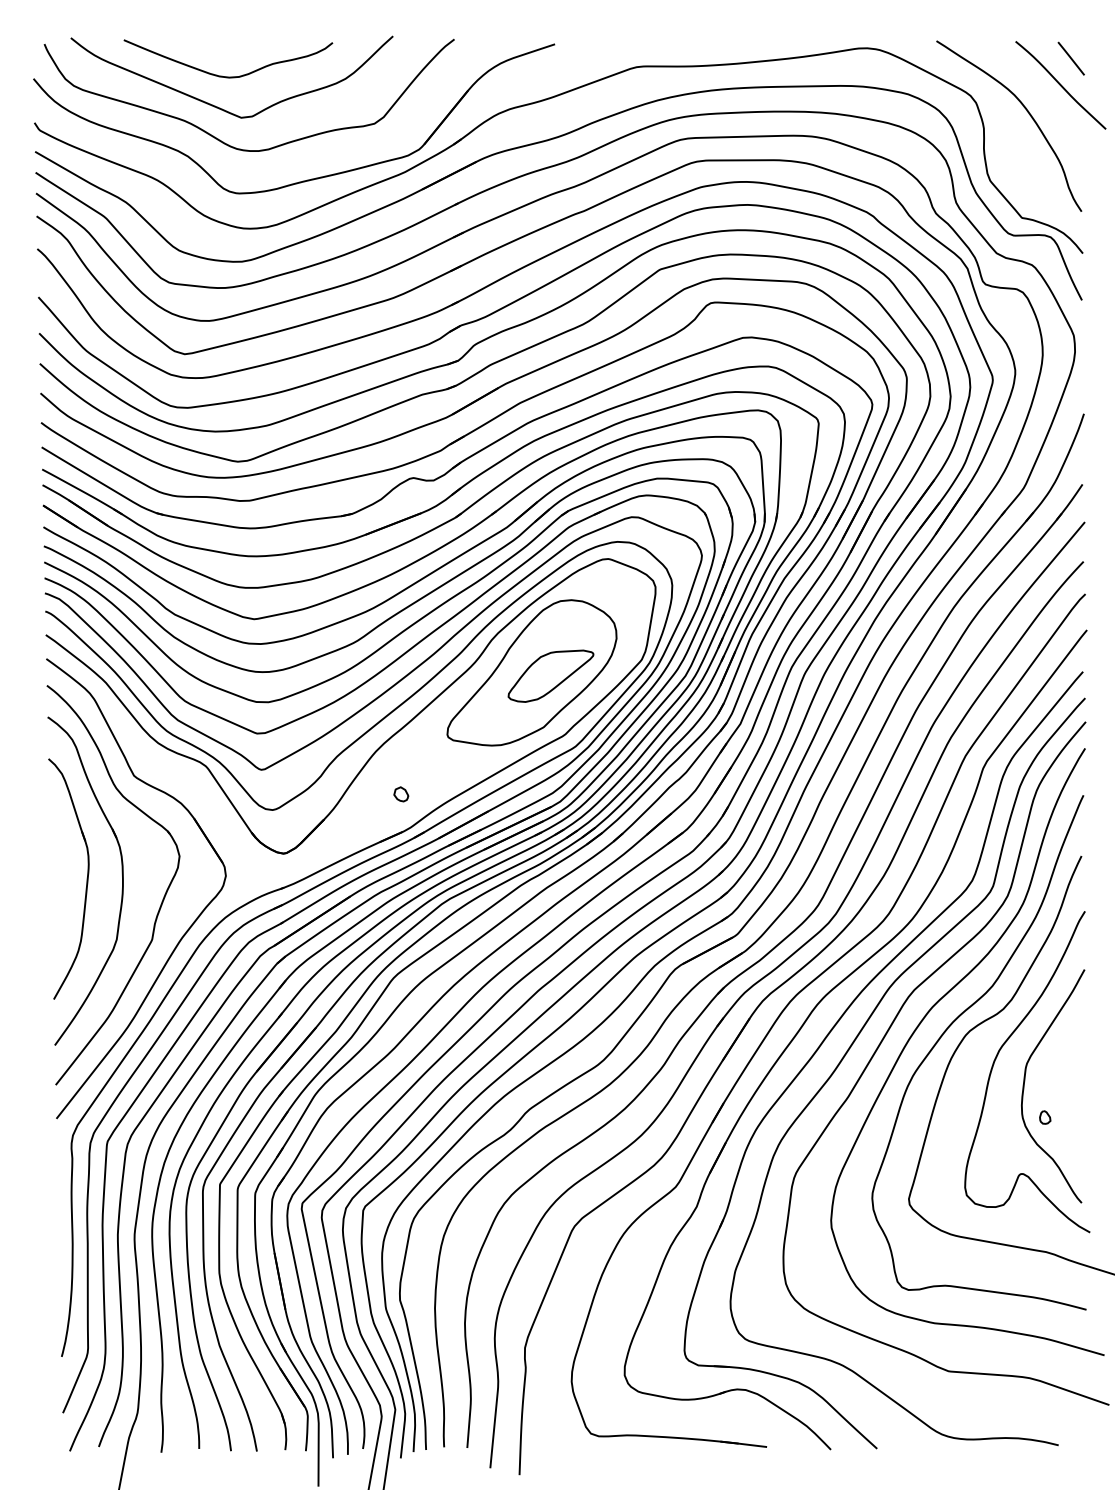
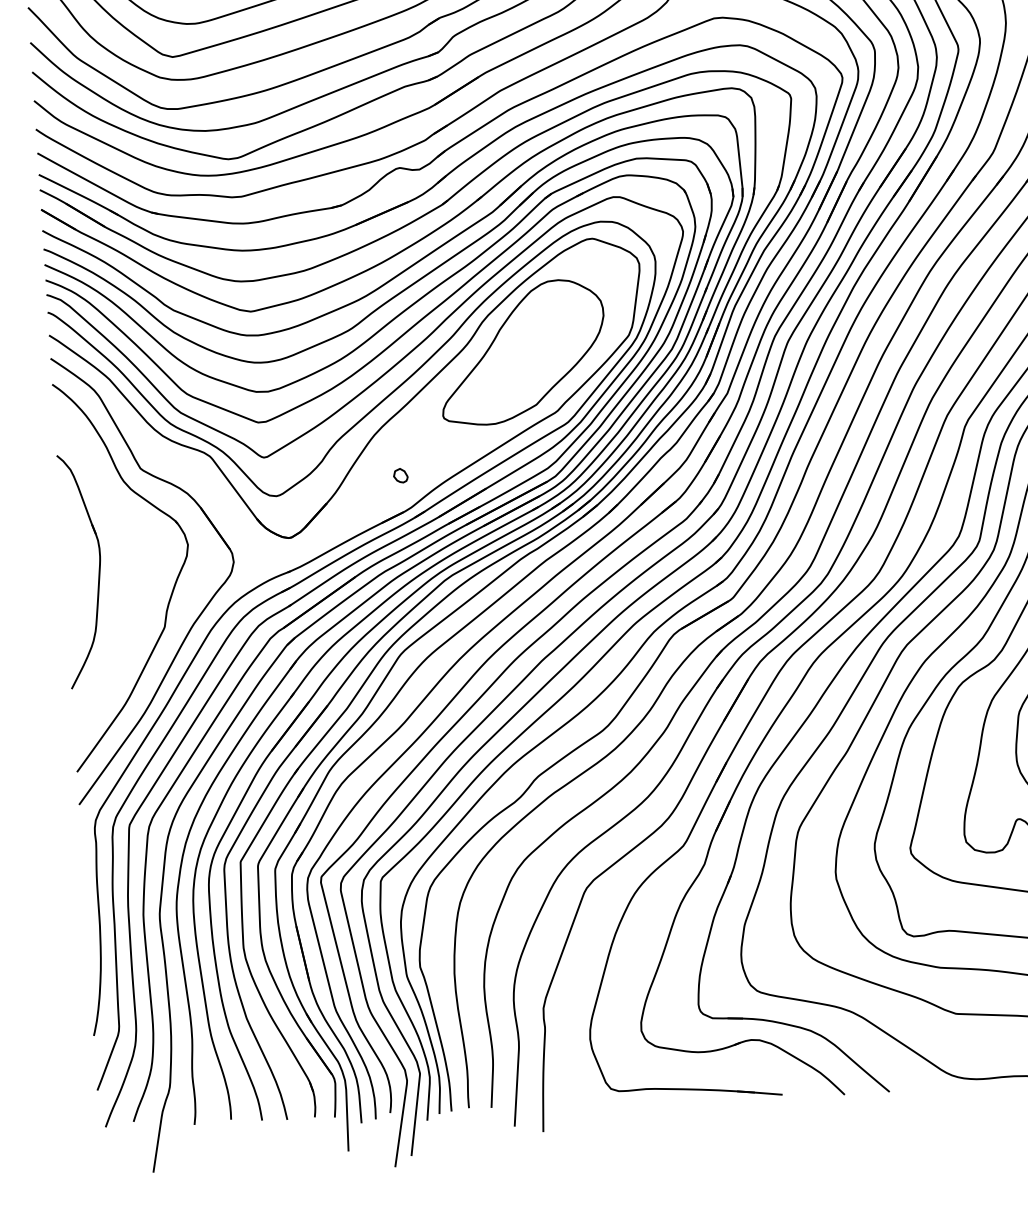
part: (550, 675) -> (540, 354), removed
part: (121, 873) -> (132, 563), removed

